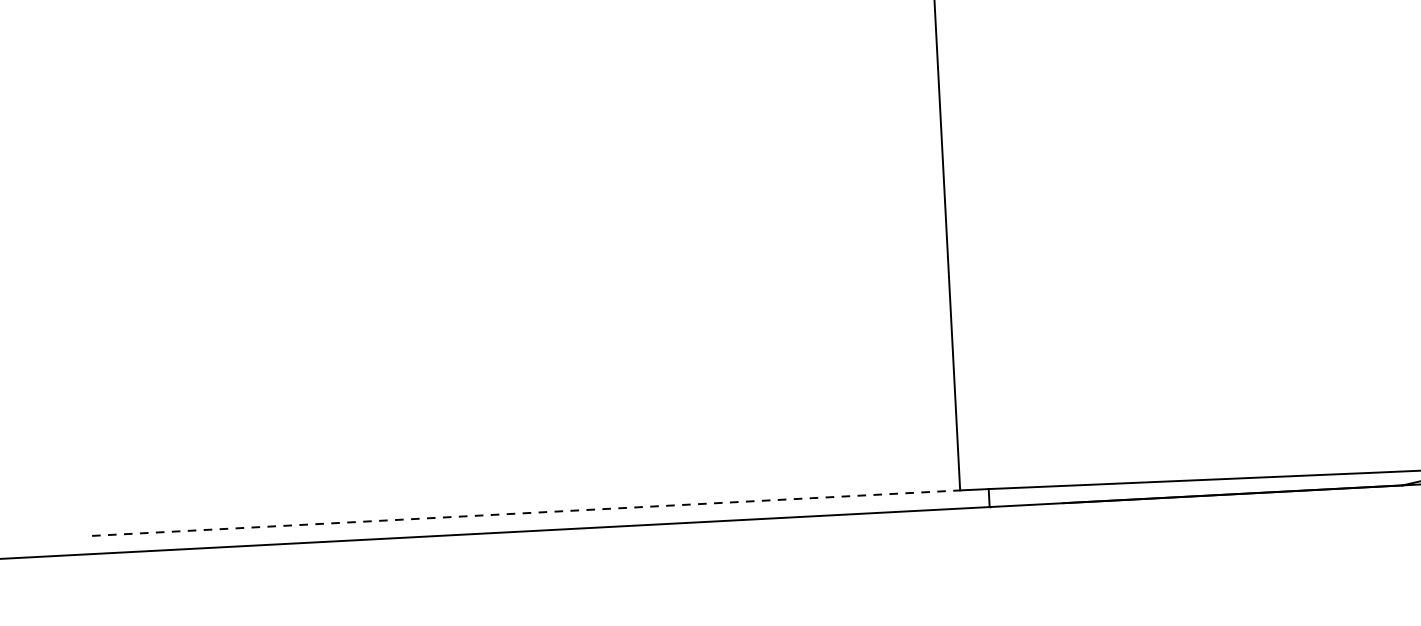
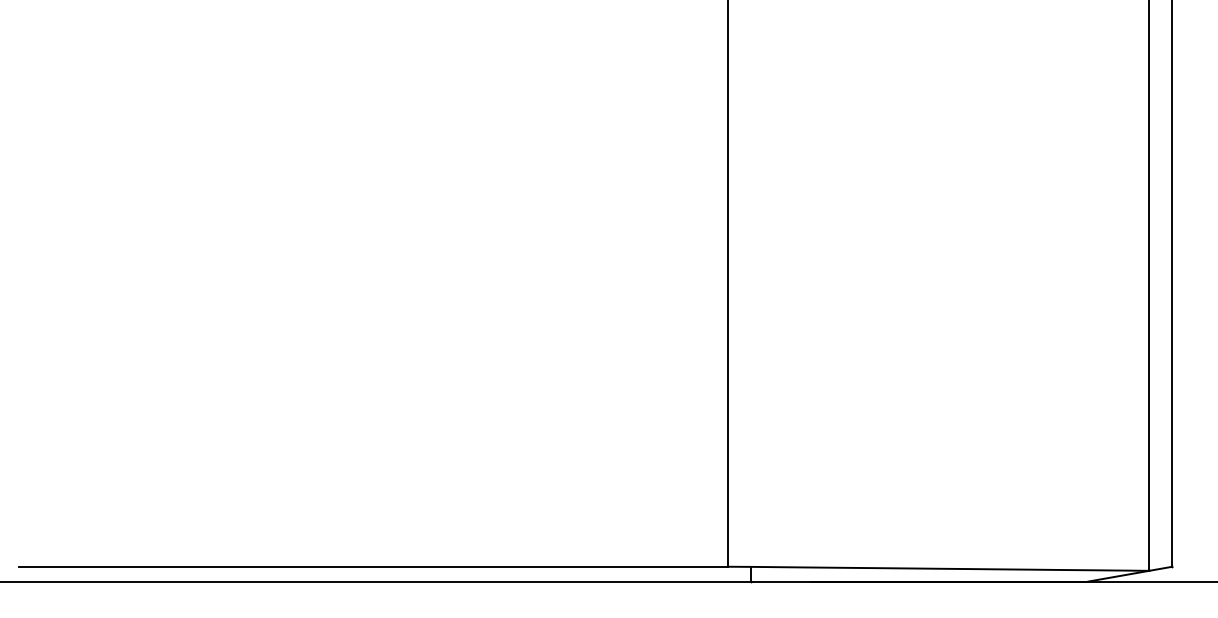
line: (526, 512) -> (373, 566), dashed -> solid

